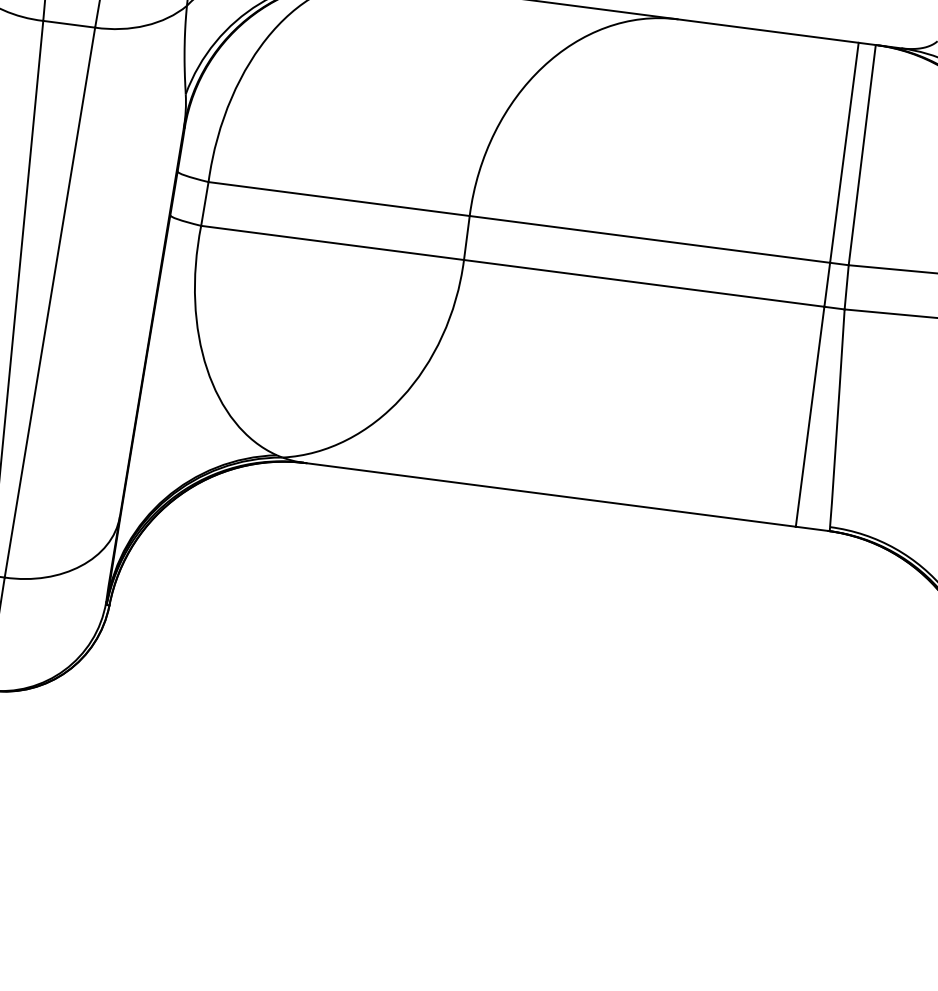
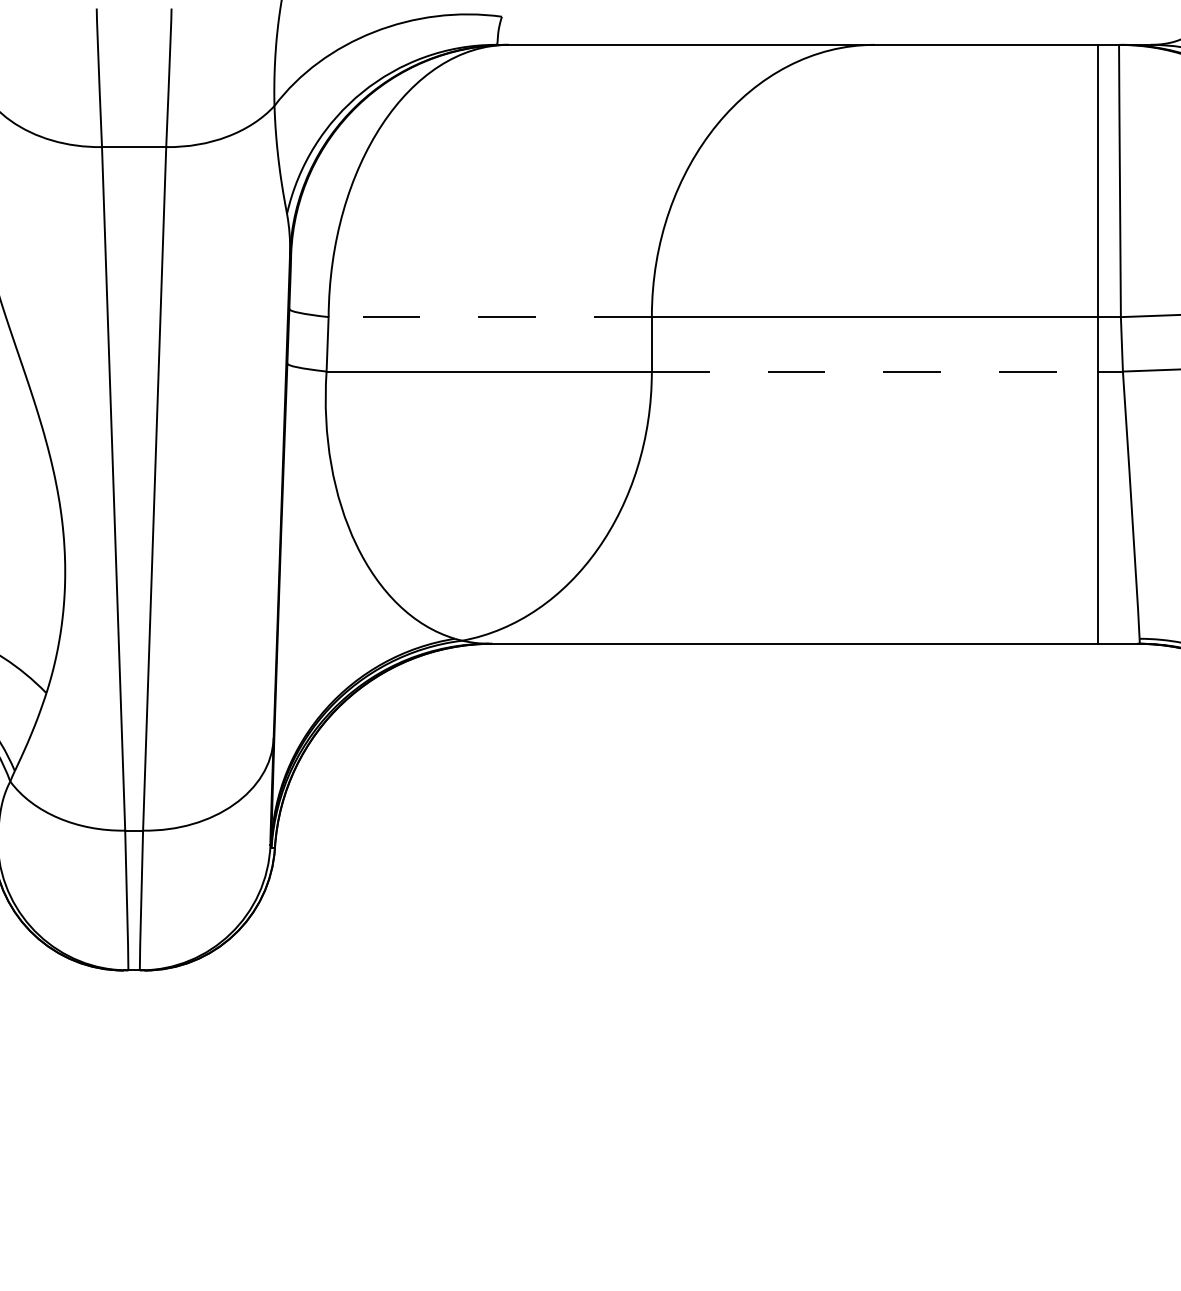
line: (339, 199) -> (490, 317), solid -> dashed
line: (644, 283) -> (875, 371), solid -> dashed

